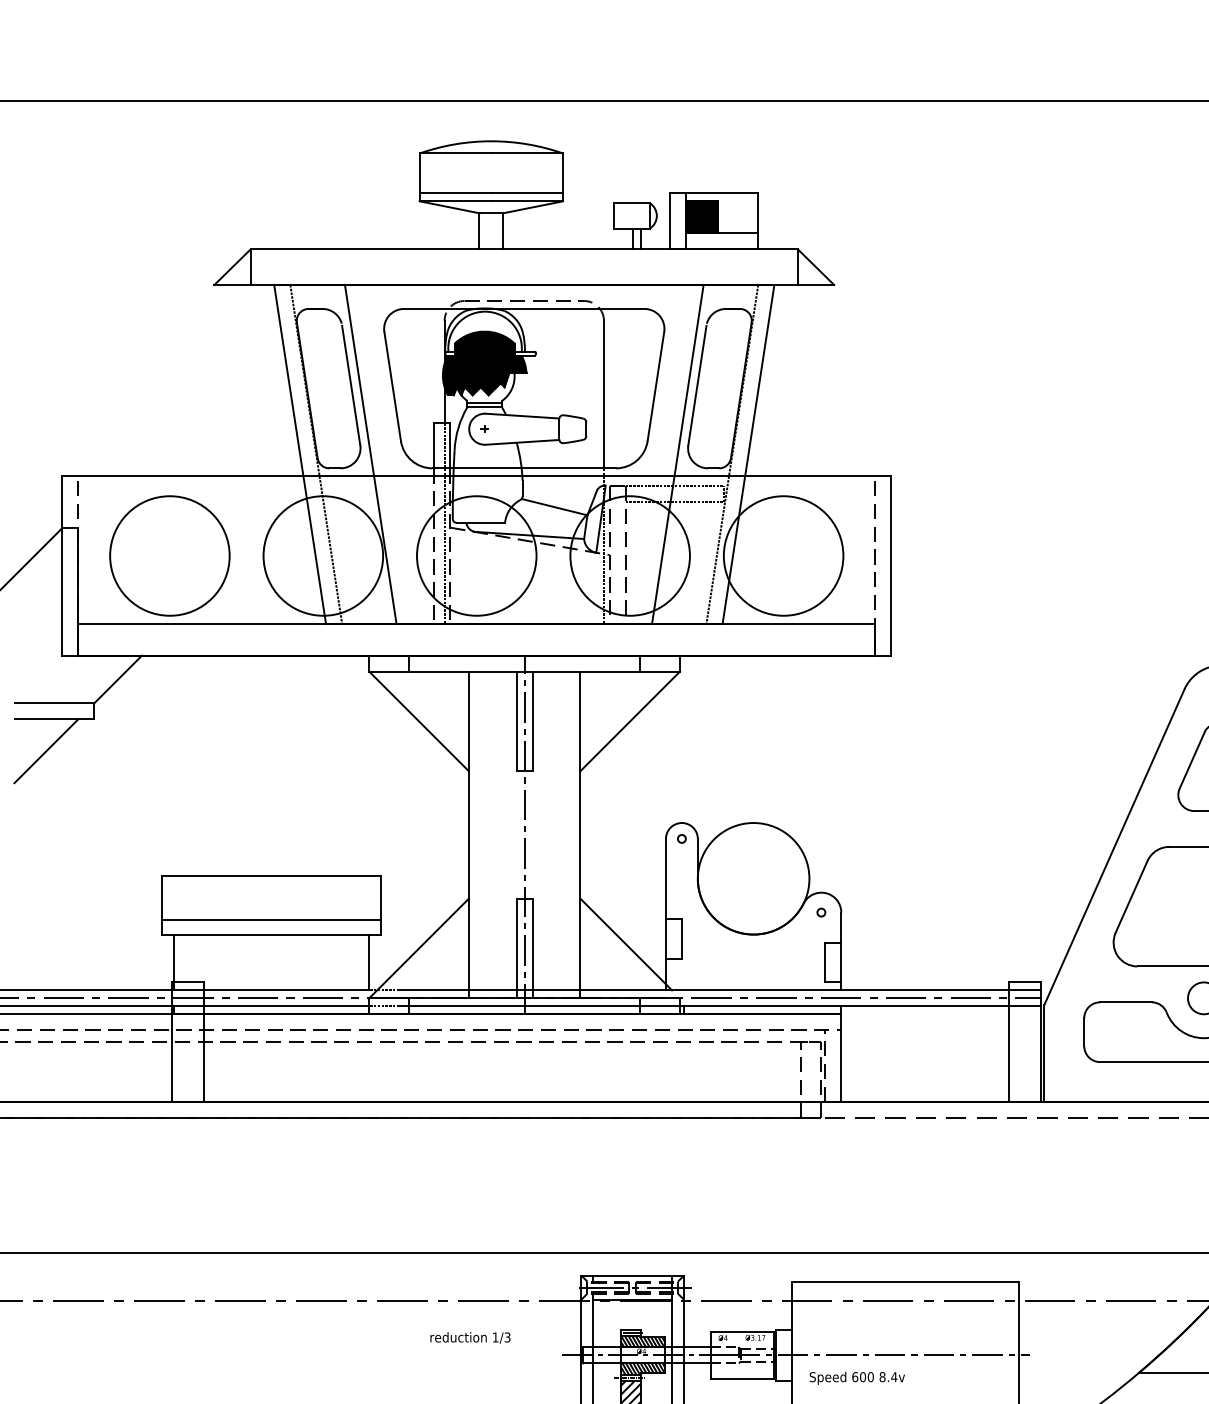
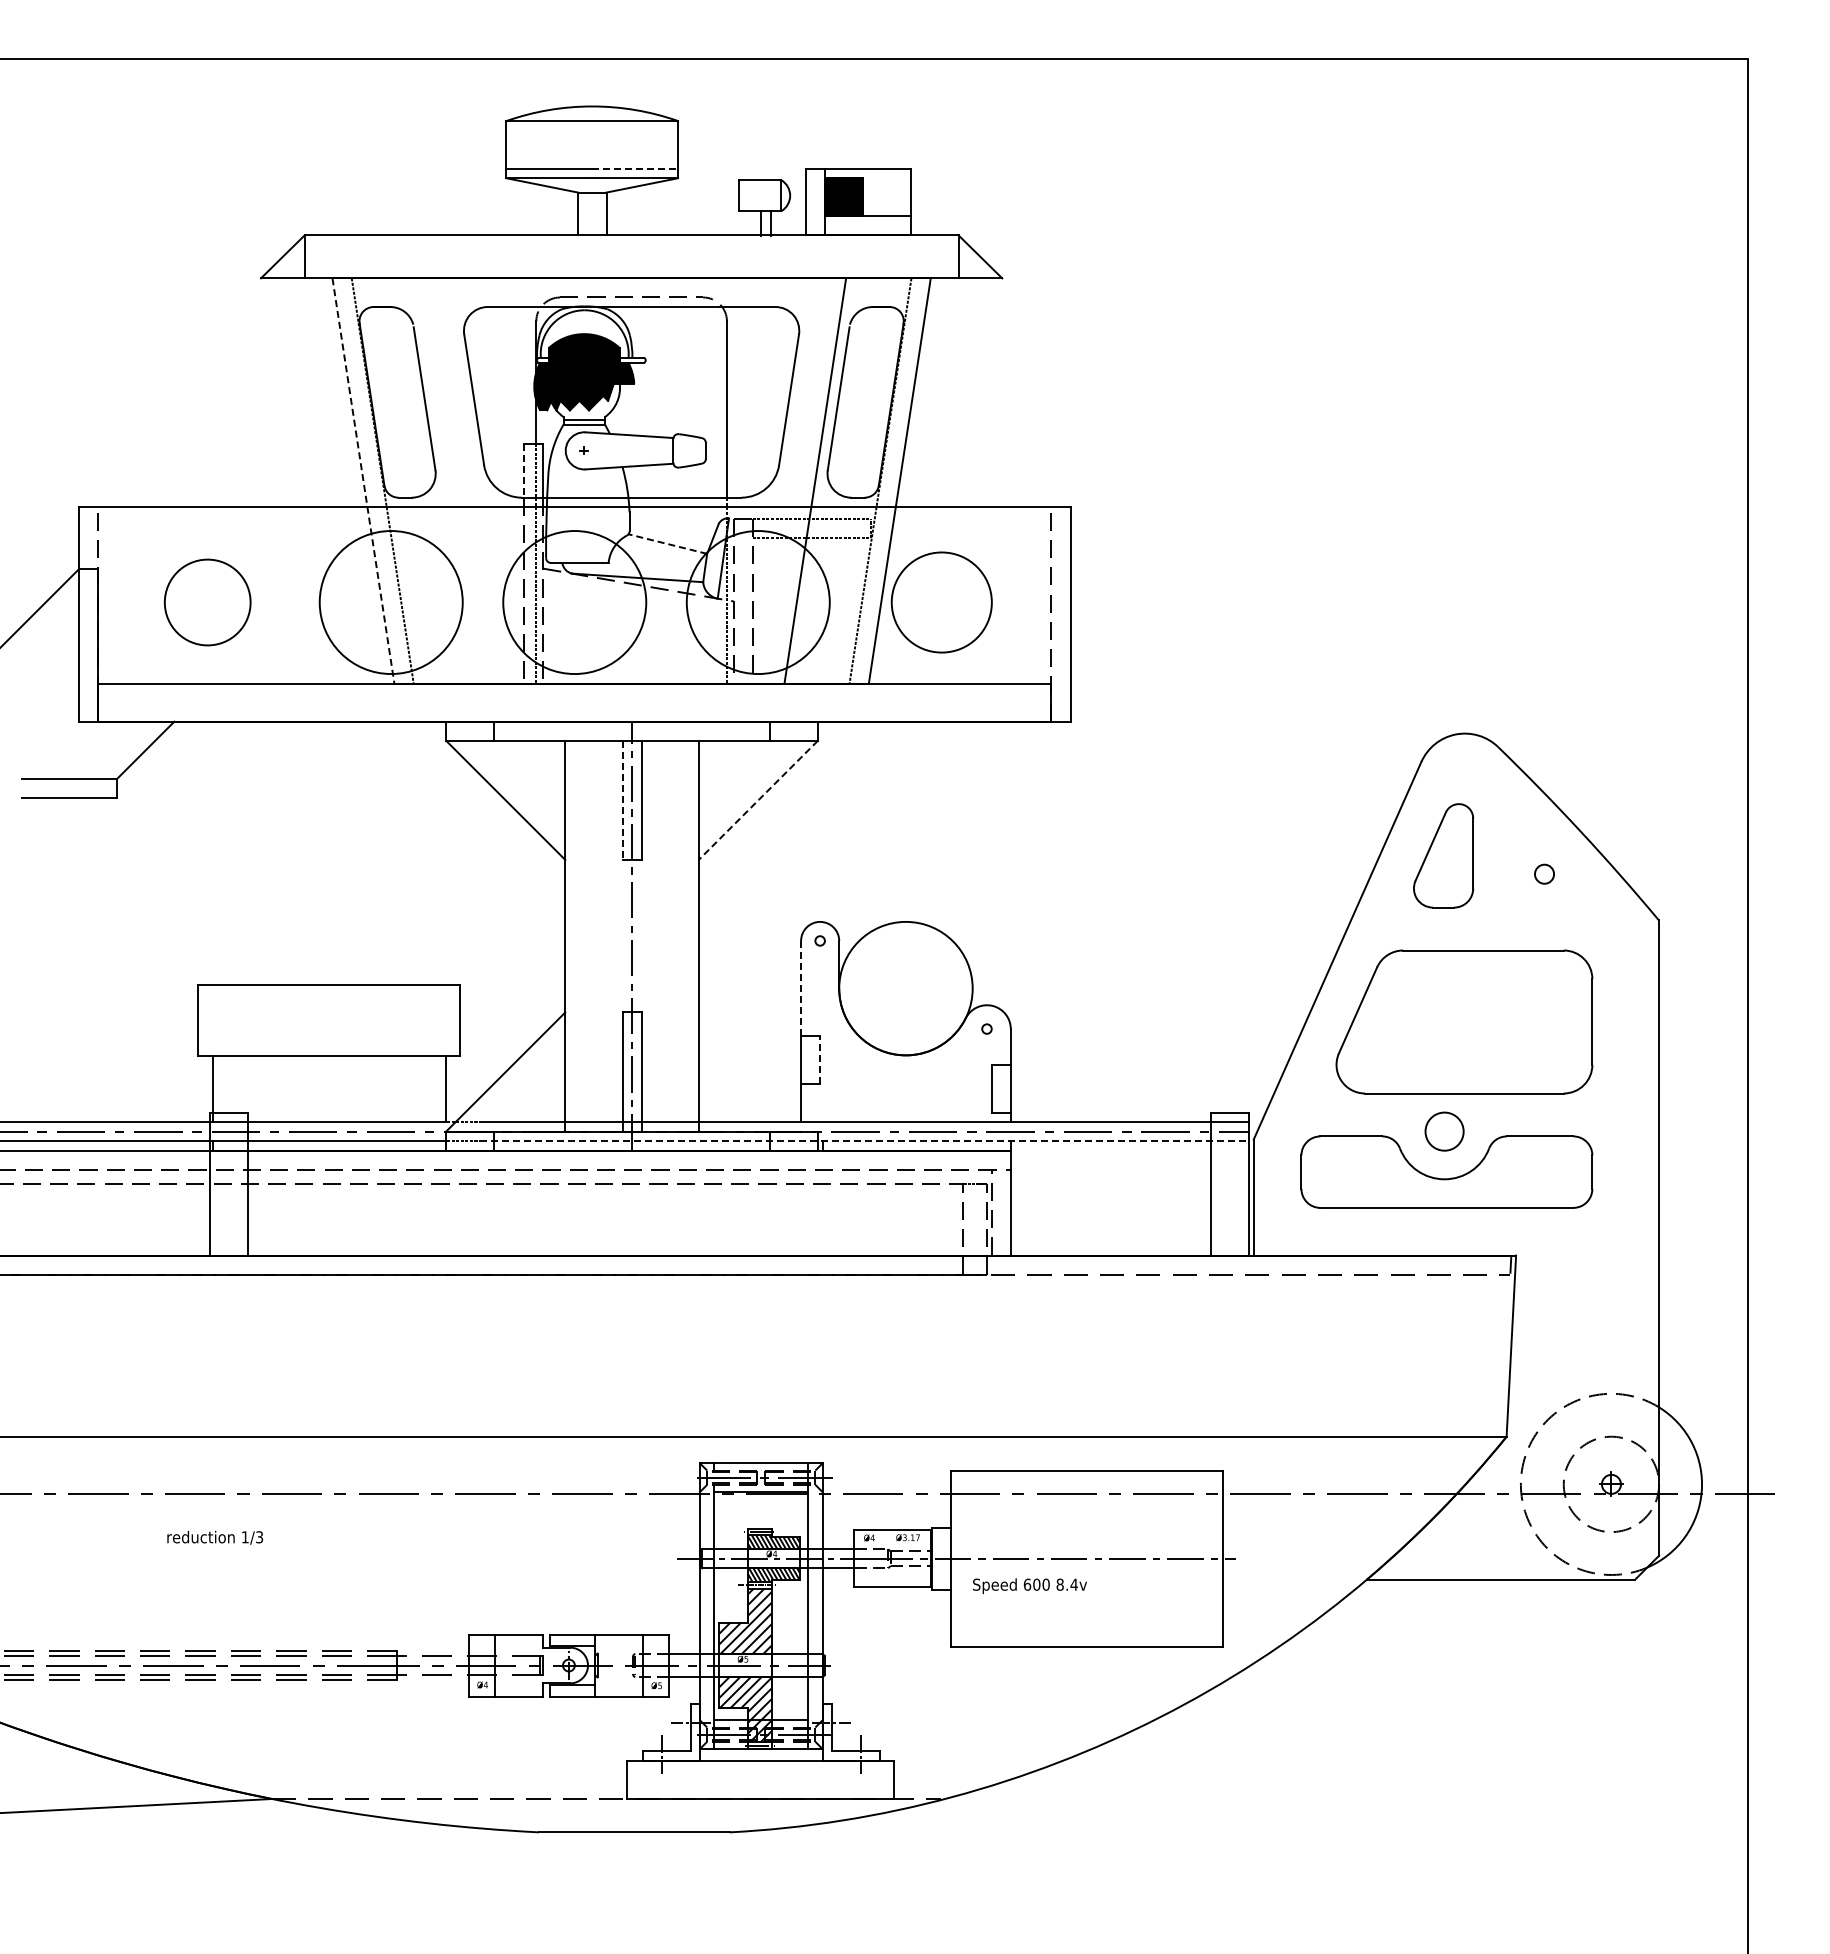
line: (527, 193) -> (635, 168), solid -> dashed
line: (434, 445) -> (524, 470), solid -> dashed
line: (300, 453) -> (363, 480), solid -> dashed
line: (370, 453) -> (447, 480), removed
line: (554, 507) -> (667, 544), solid -> dashed
circle: (169, 555) -> (207, 602), size x0.6
circle: (783, 555) -> (941, 602), size x0.7
line: (516, 721) -> (622, 800), solid -> dashed
line: (630, 721) -> (758, 800), solid -> dashed
line: (46, 750) -> (59, 835), removed
line: (666, 878) -> (801, 988), solid -> dashed
line: (271, 920) -> (329, 1038), removed
line: (682, 938) -> (820, 1060), solid -> dashed
line: (626, 944) -> (753, 1067), removed
line: (719, 1006) -> (865, 1141), solid -> dashed
text: (470, 1337) -> (215, 1537), moved

